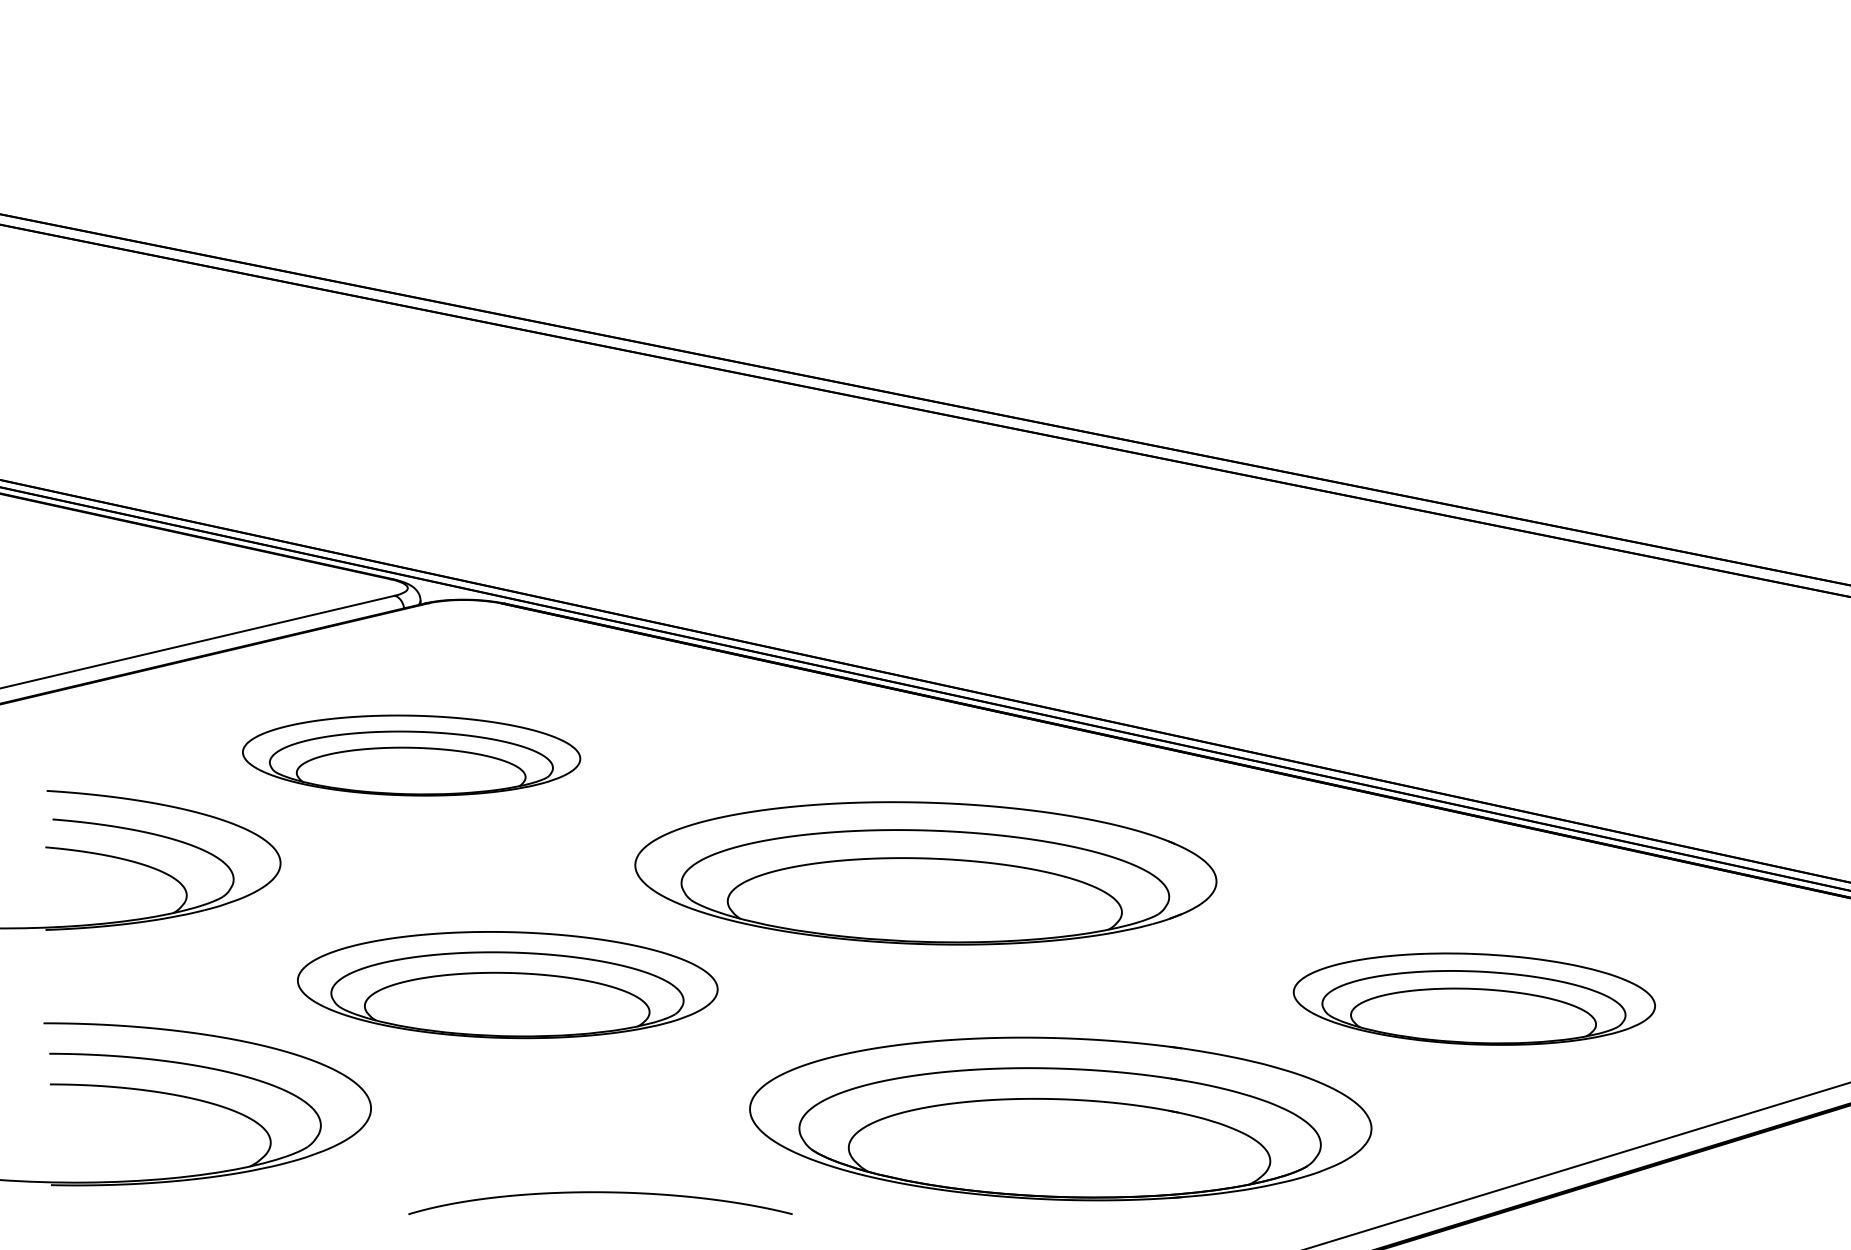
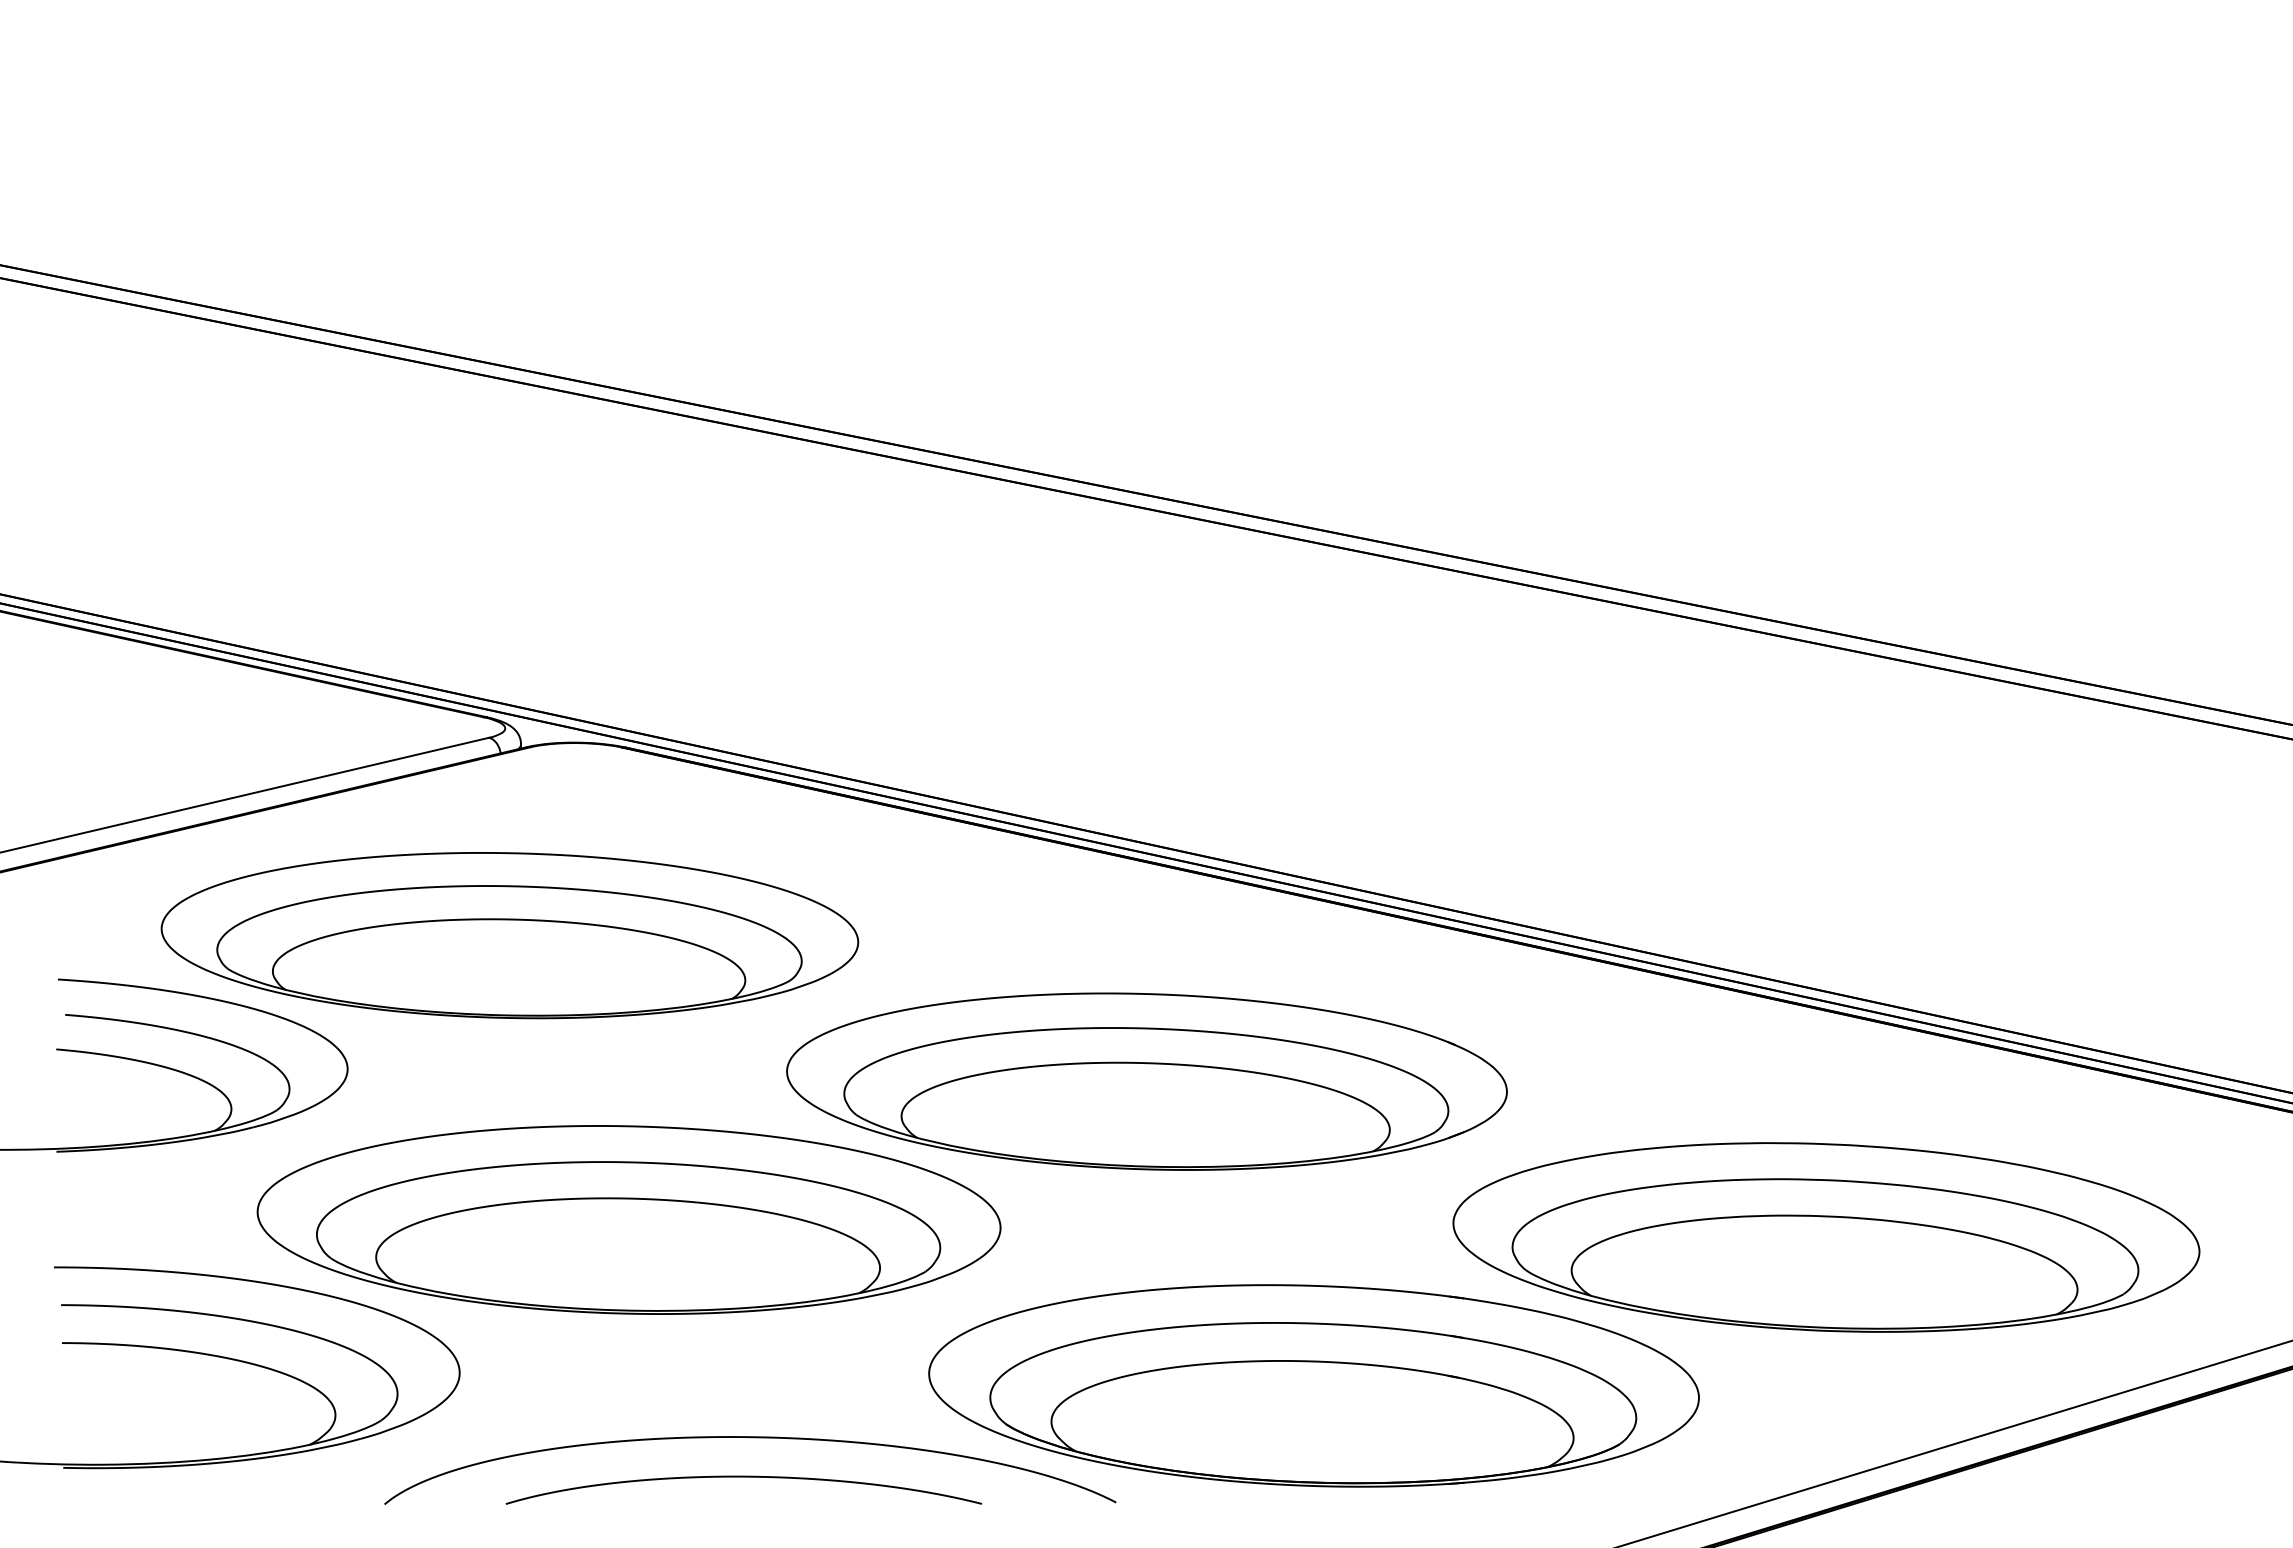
part: (411, 755) -> (509, 935), size x1.67
part: (507, 984) -> (628, 1219), size x1.43
part: (1474, 999) -> (1826, 1237), size x1.67
curve: (605, 1161) -> (750, 1438), added

